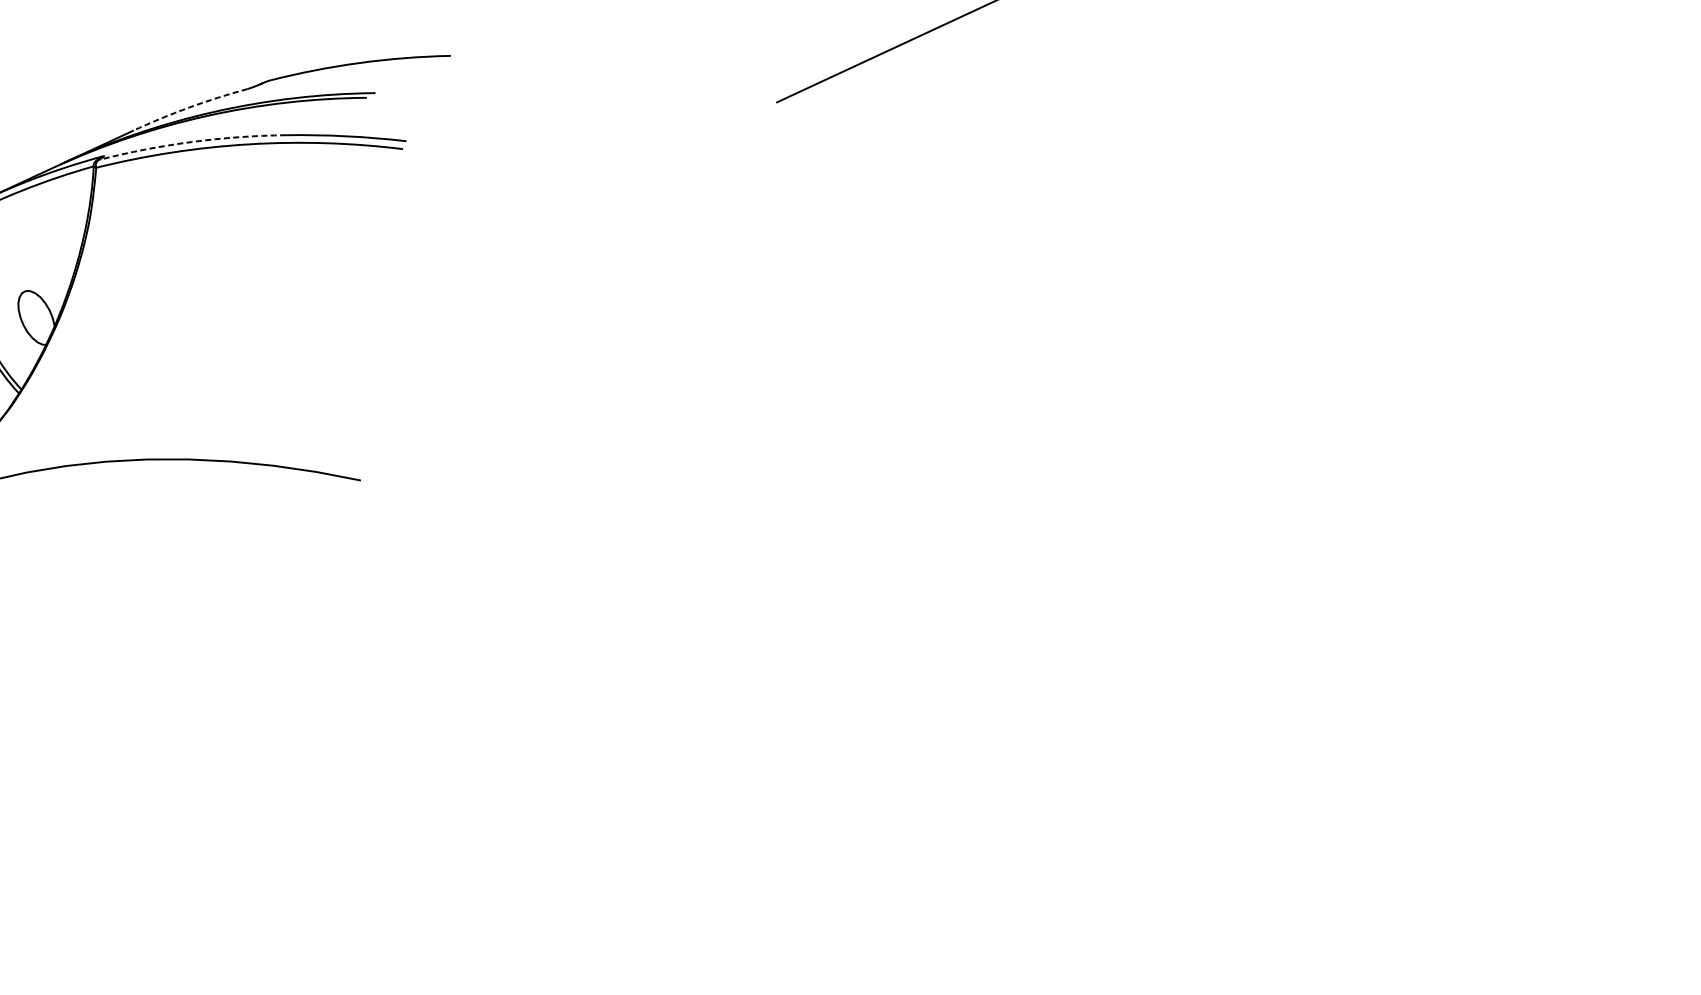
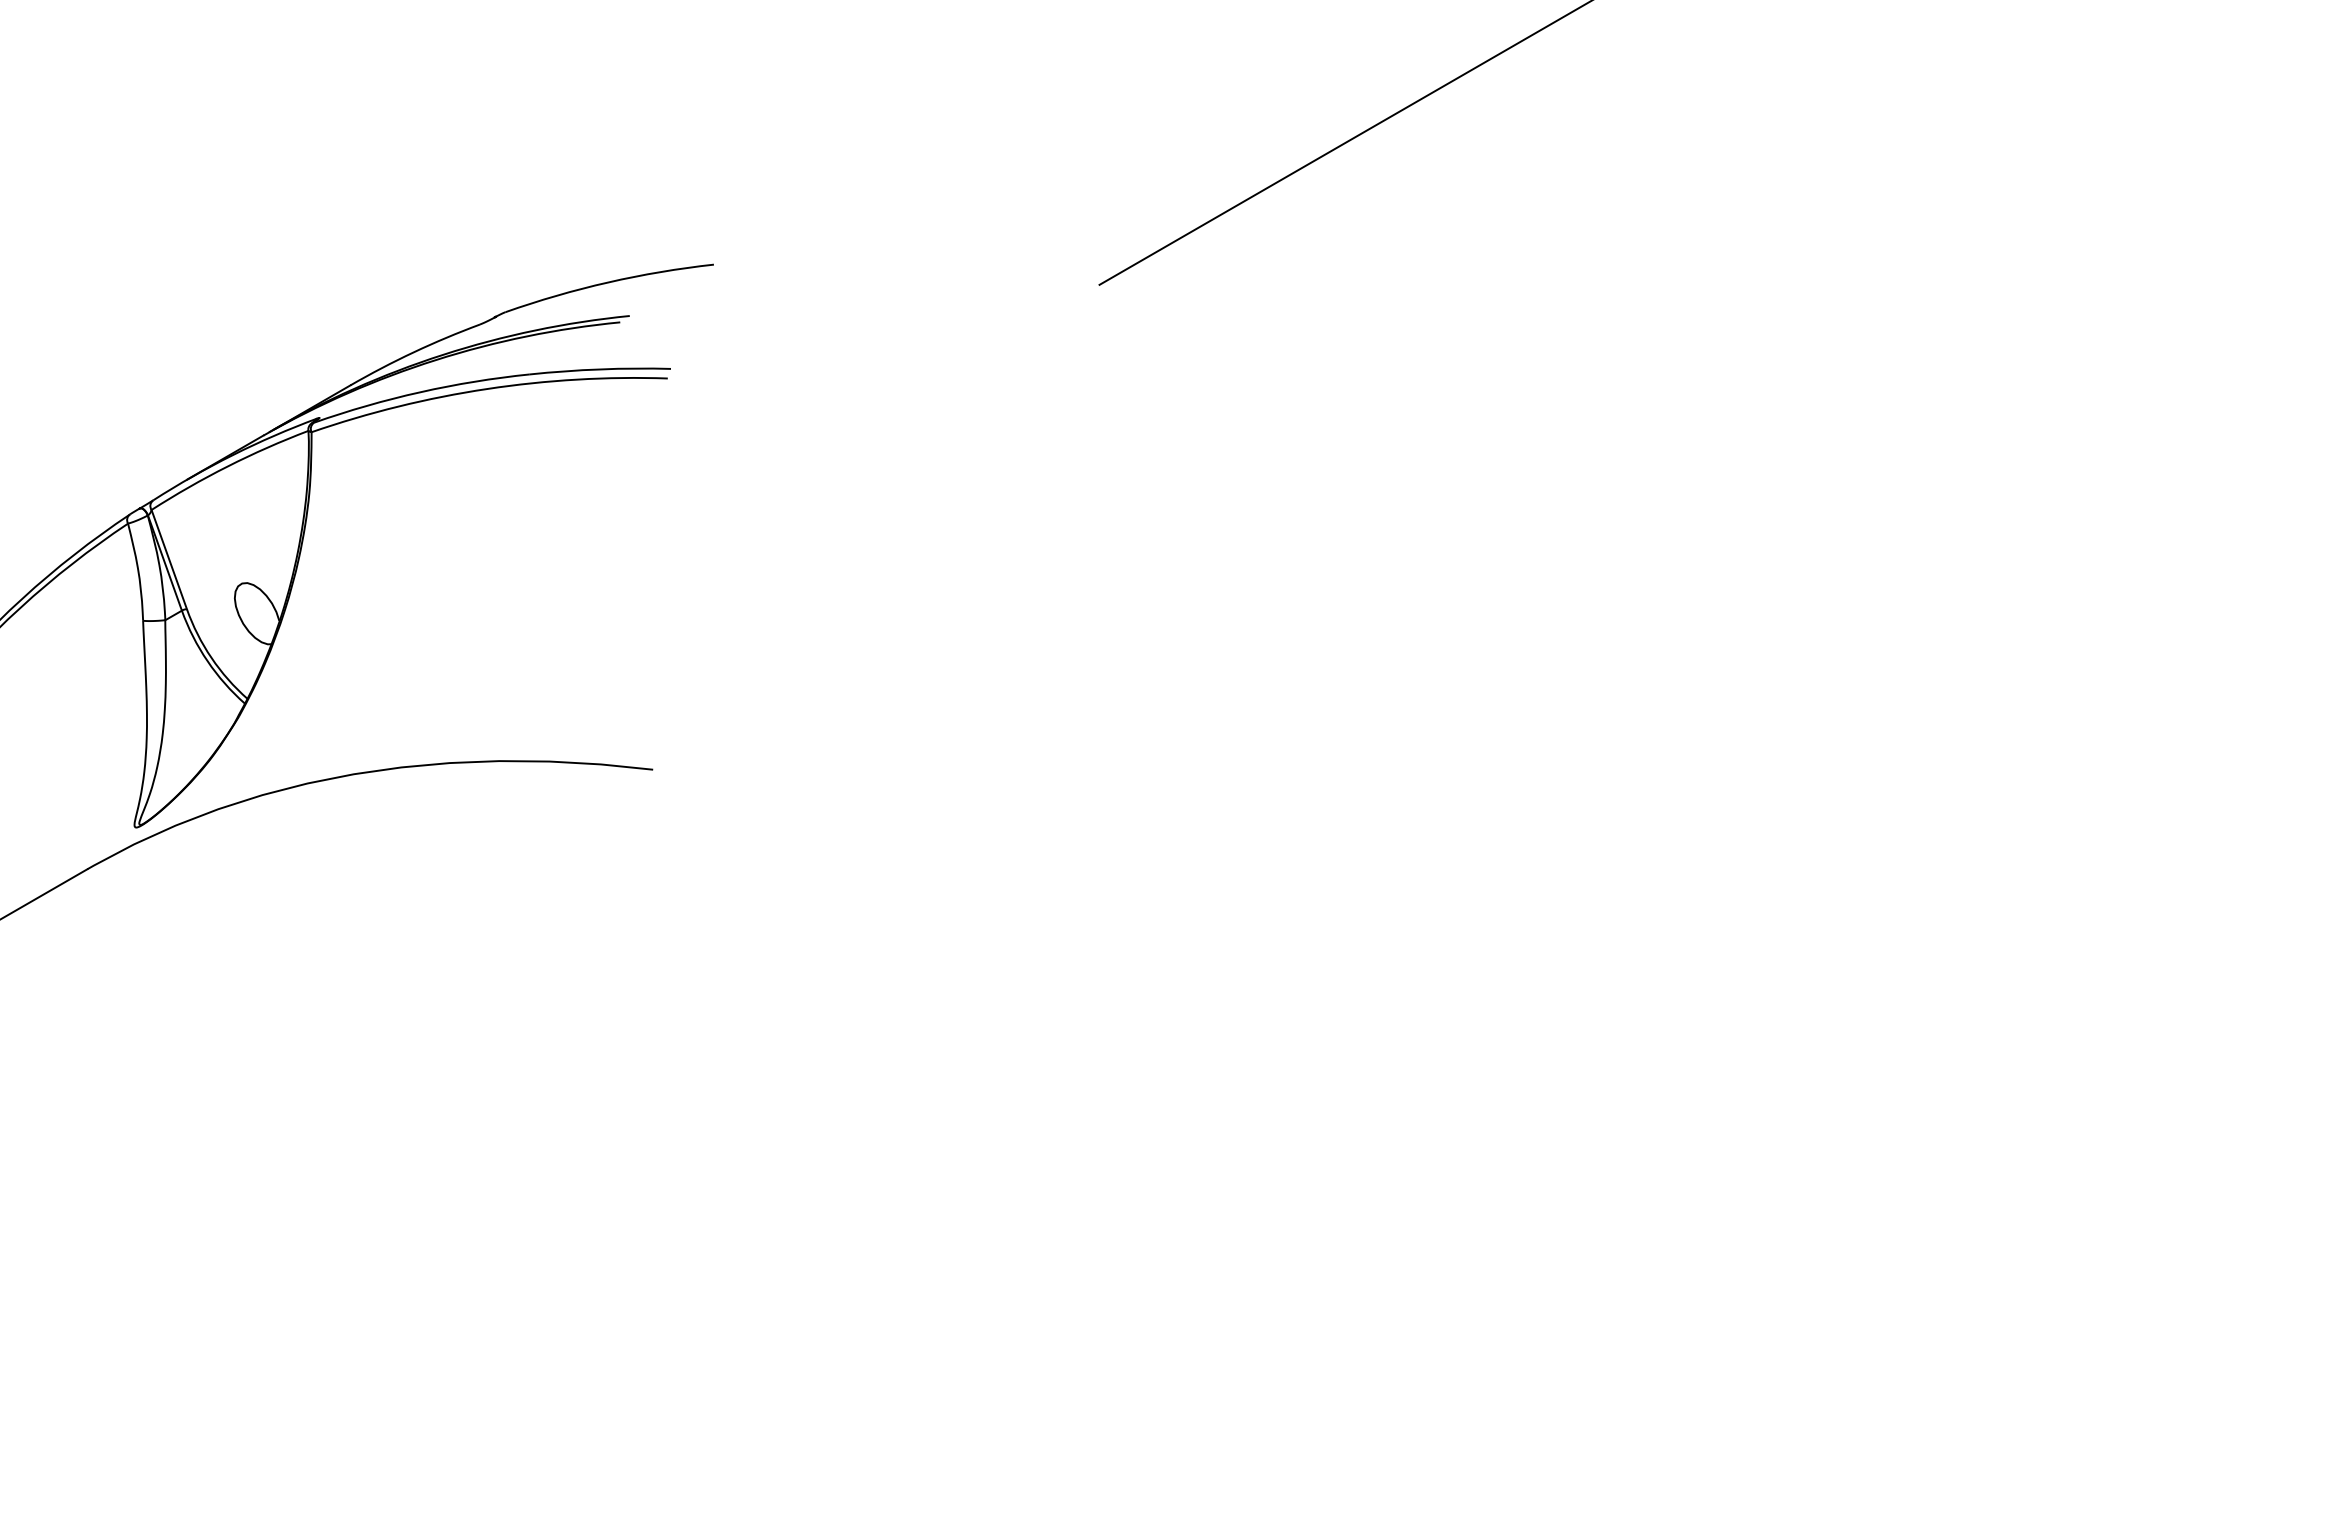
arc: (188, 107) -> (413, 352), dashed -> solid
arc: (191, 142) -> (420, 392), dashed -> solid

